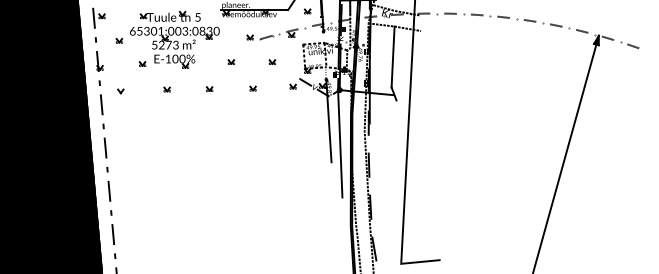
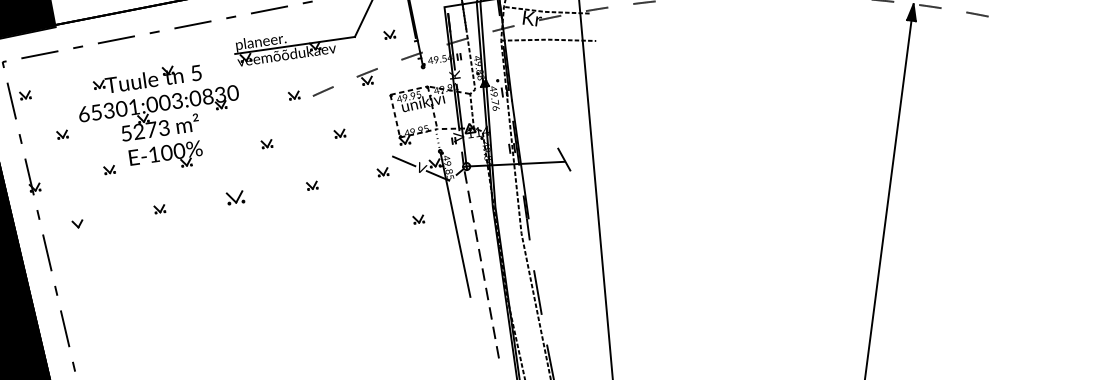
line: (392, 56) -> (552, 93), removed
part: (209, 88) -> (234, 196), size x1.6
part: (308, 115) -> (417, 219), added
line: (339, 136) -> (478, 249), solid -> dashed

